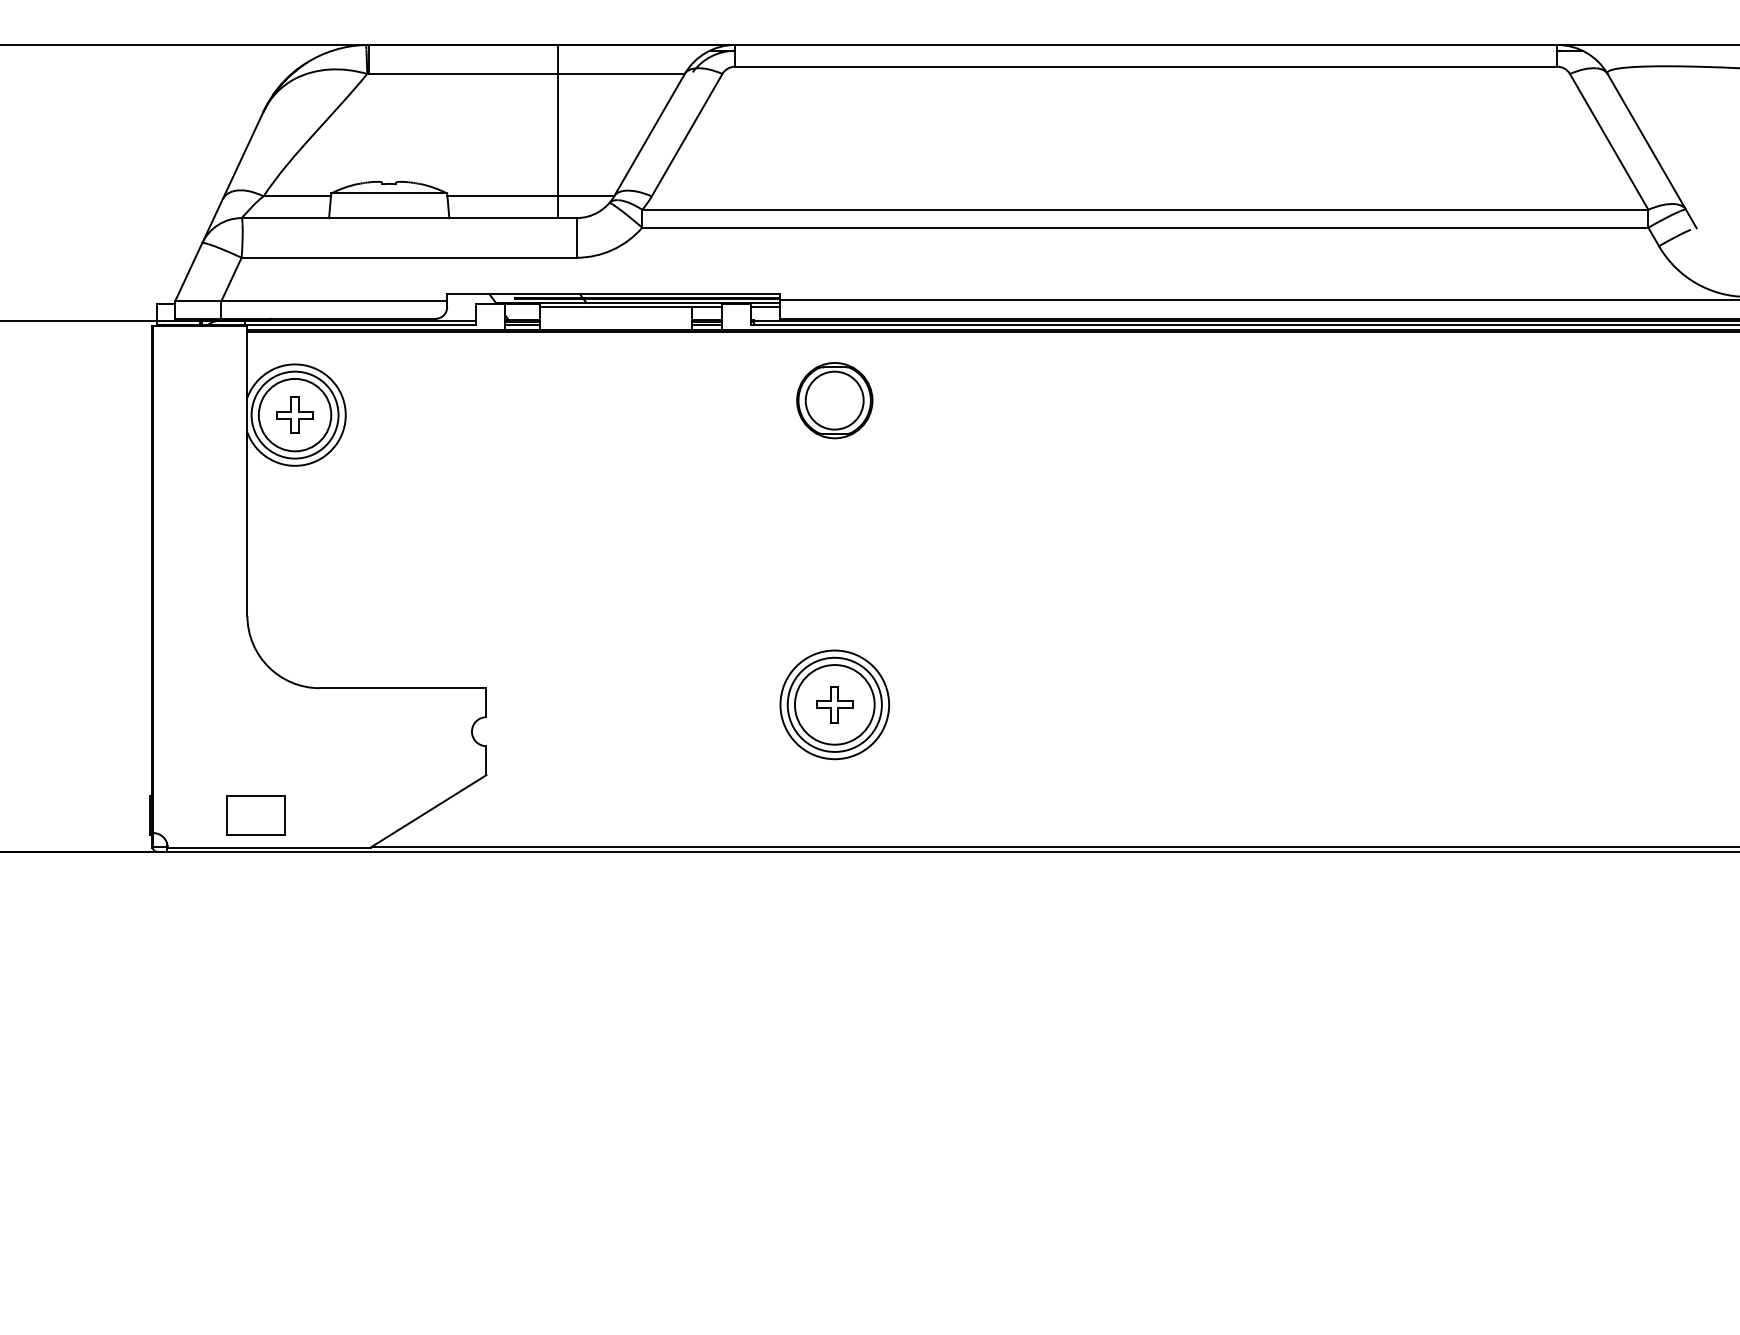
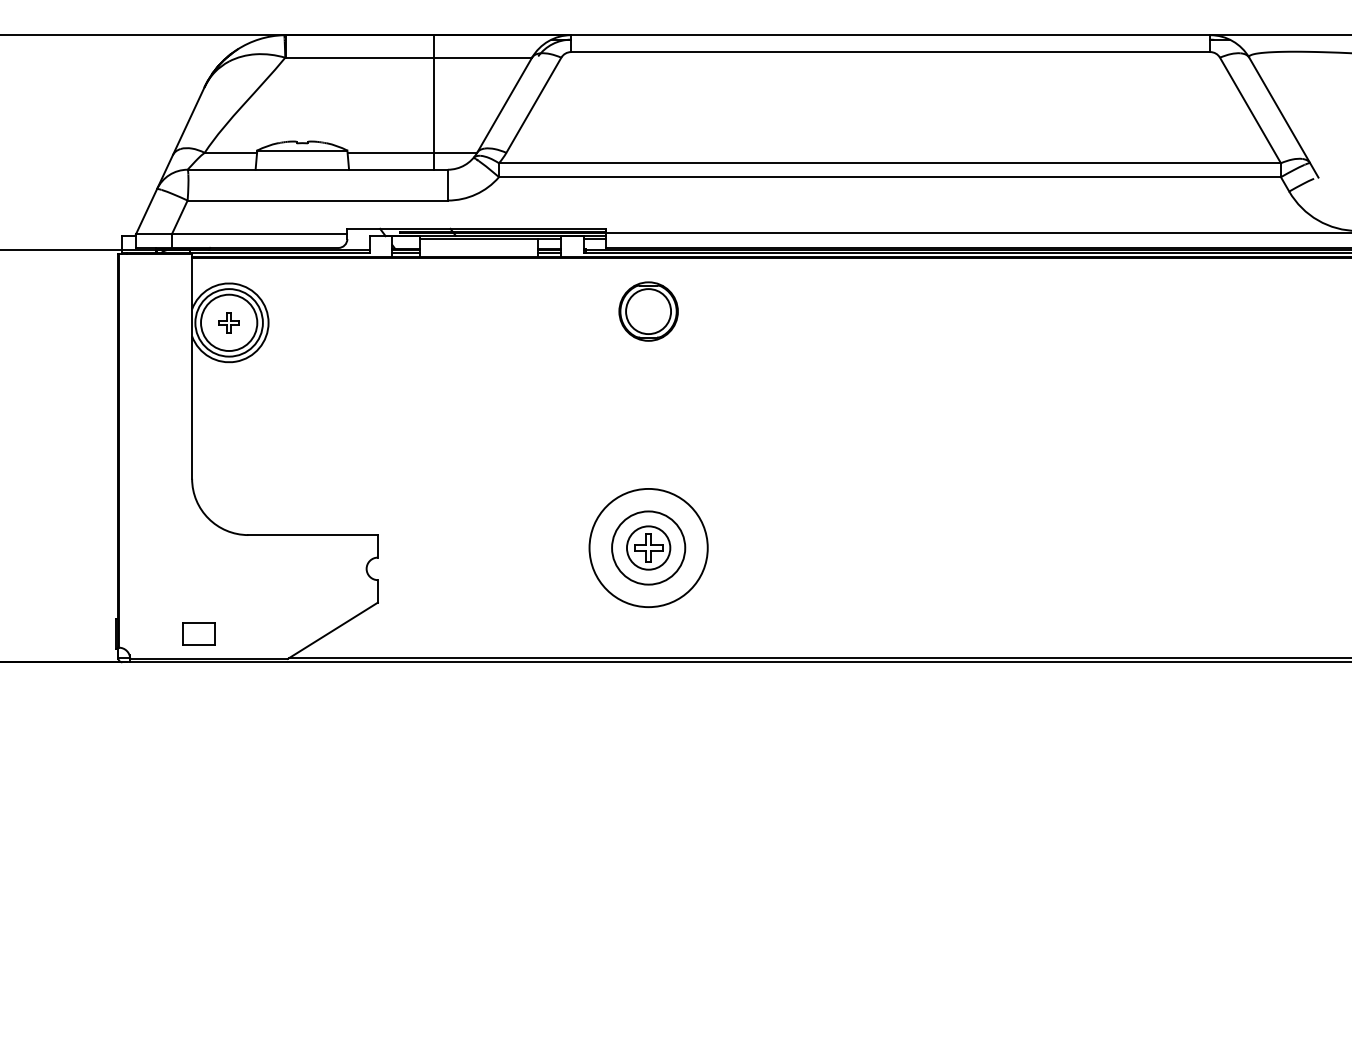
part: (294, 414) -> (228, 322), size x0.7
circle: (834, 704) -> (648, 547), size x0.7
circle: (834, 704) -> (648, 547), size x1.4
part: (255, 815) -> (198, 634), size x0.7

